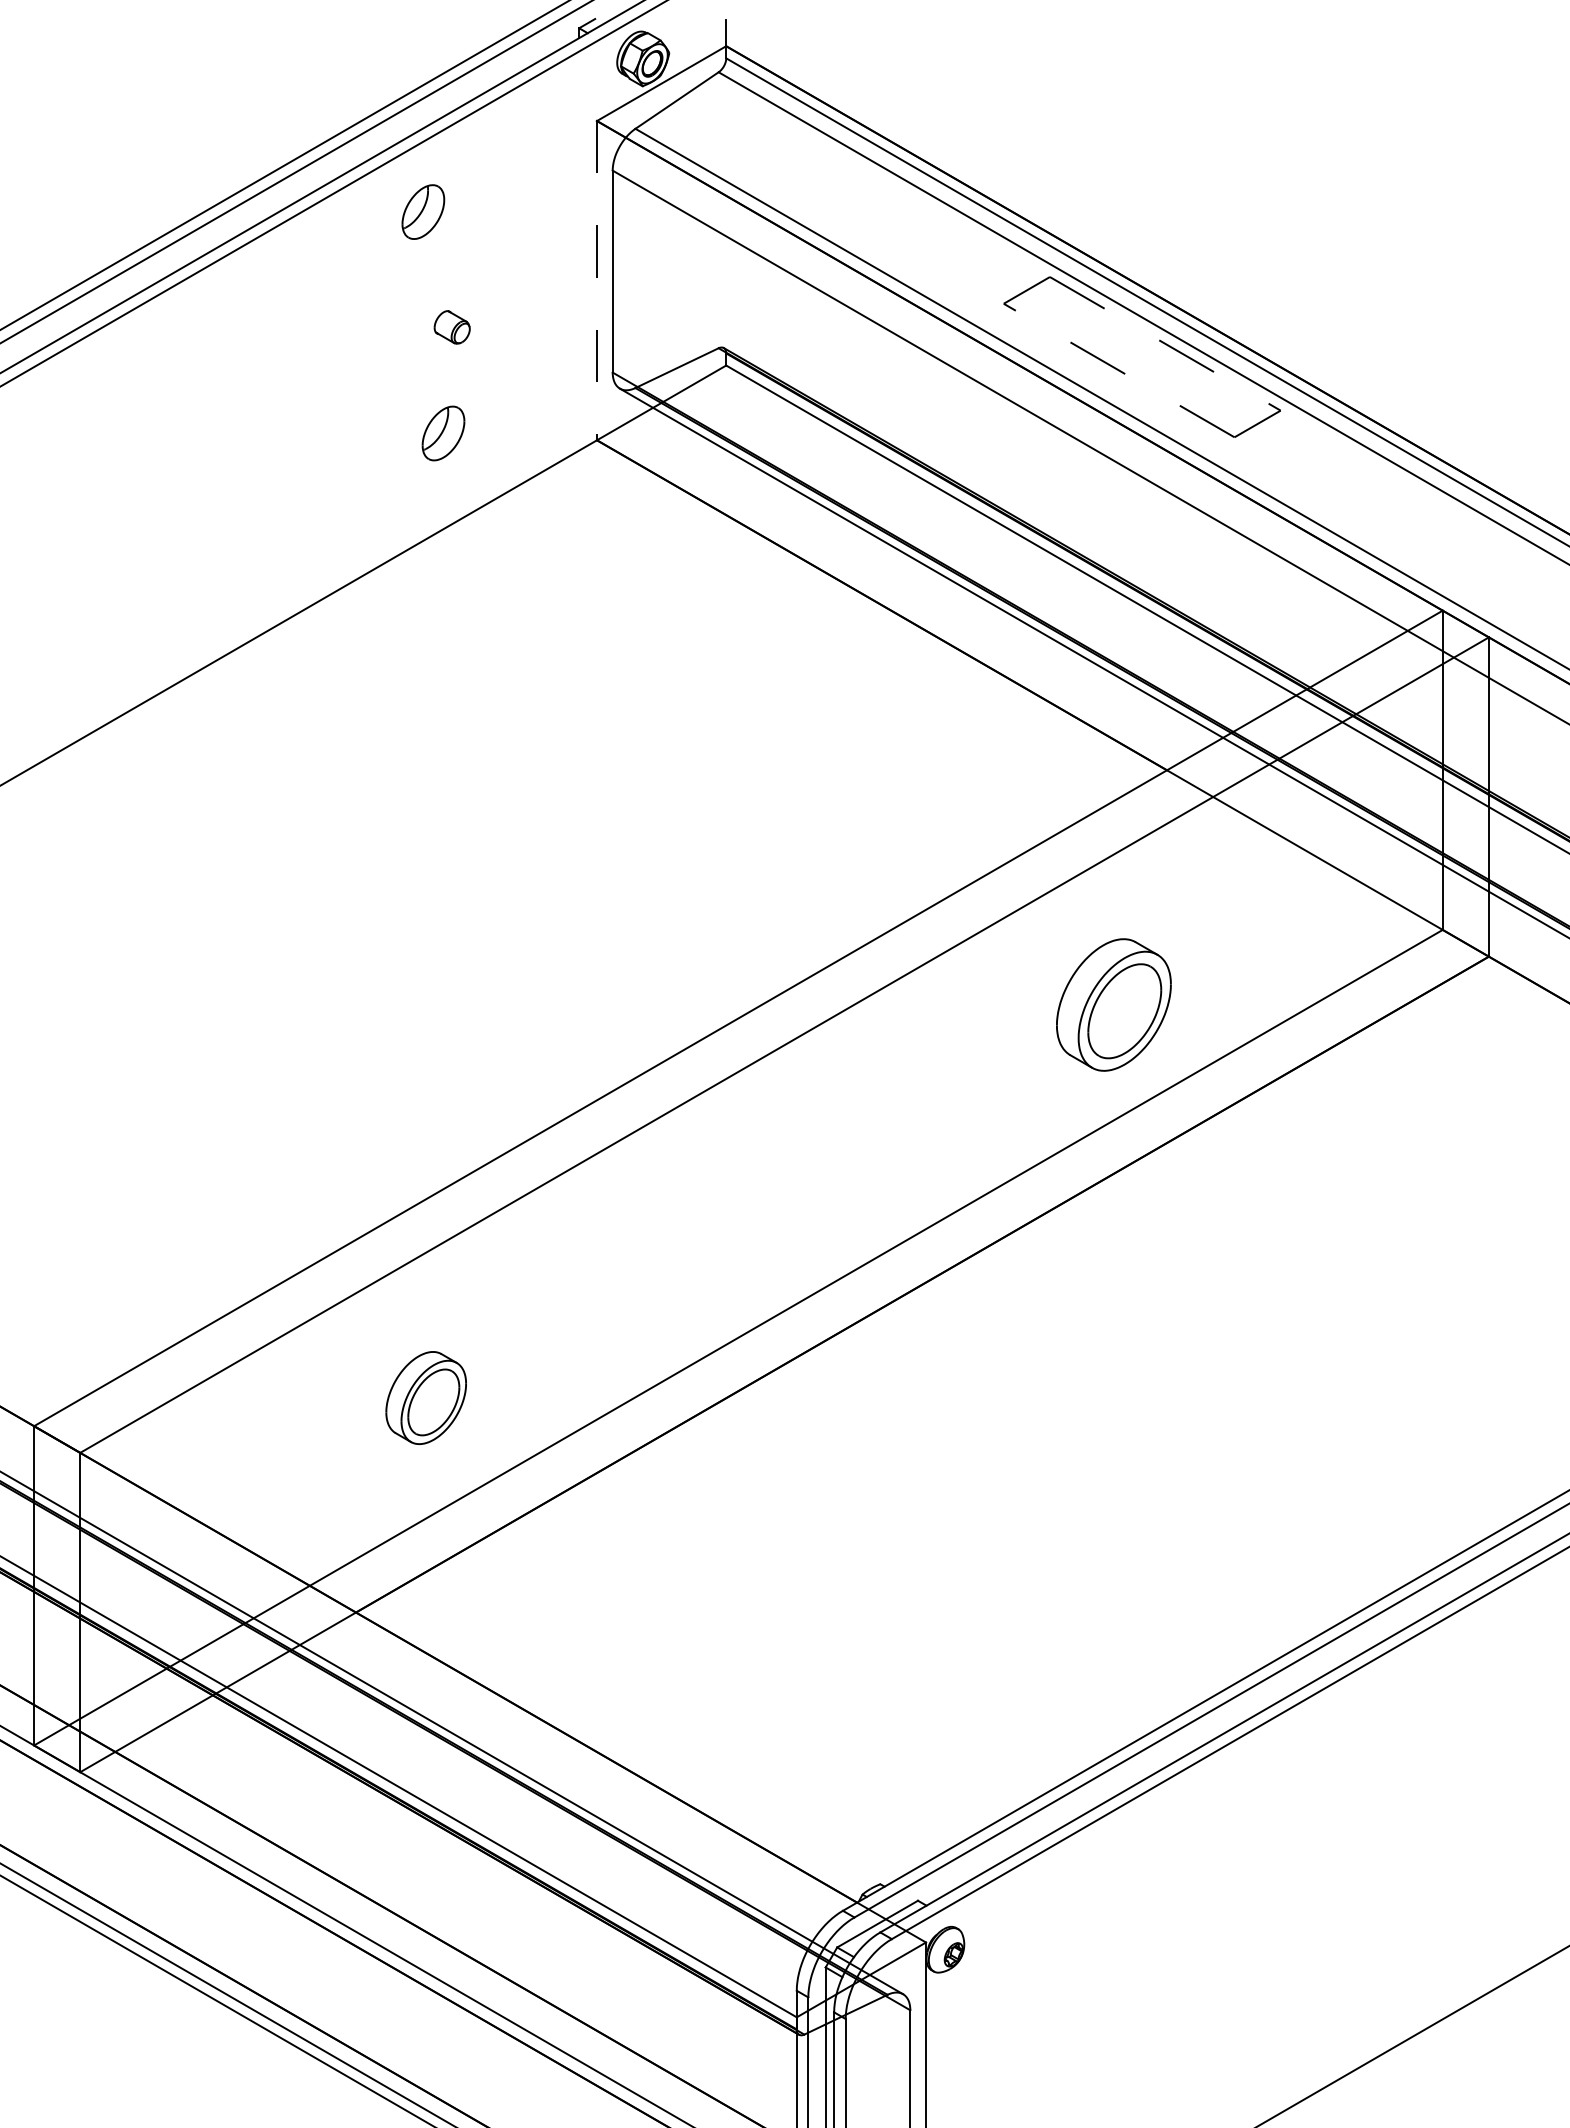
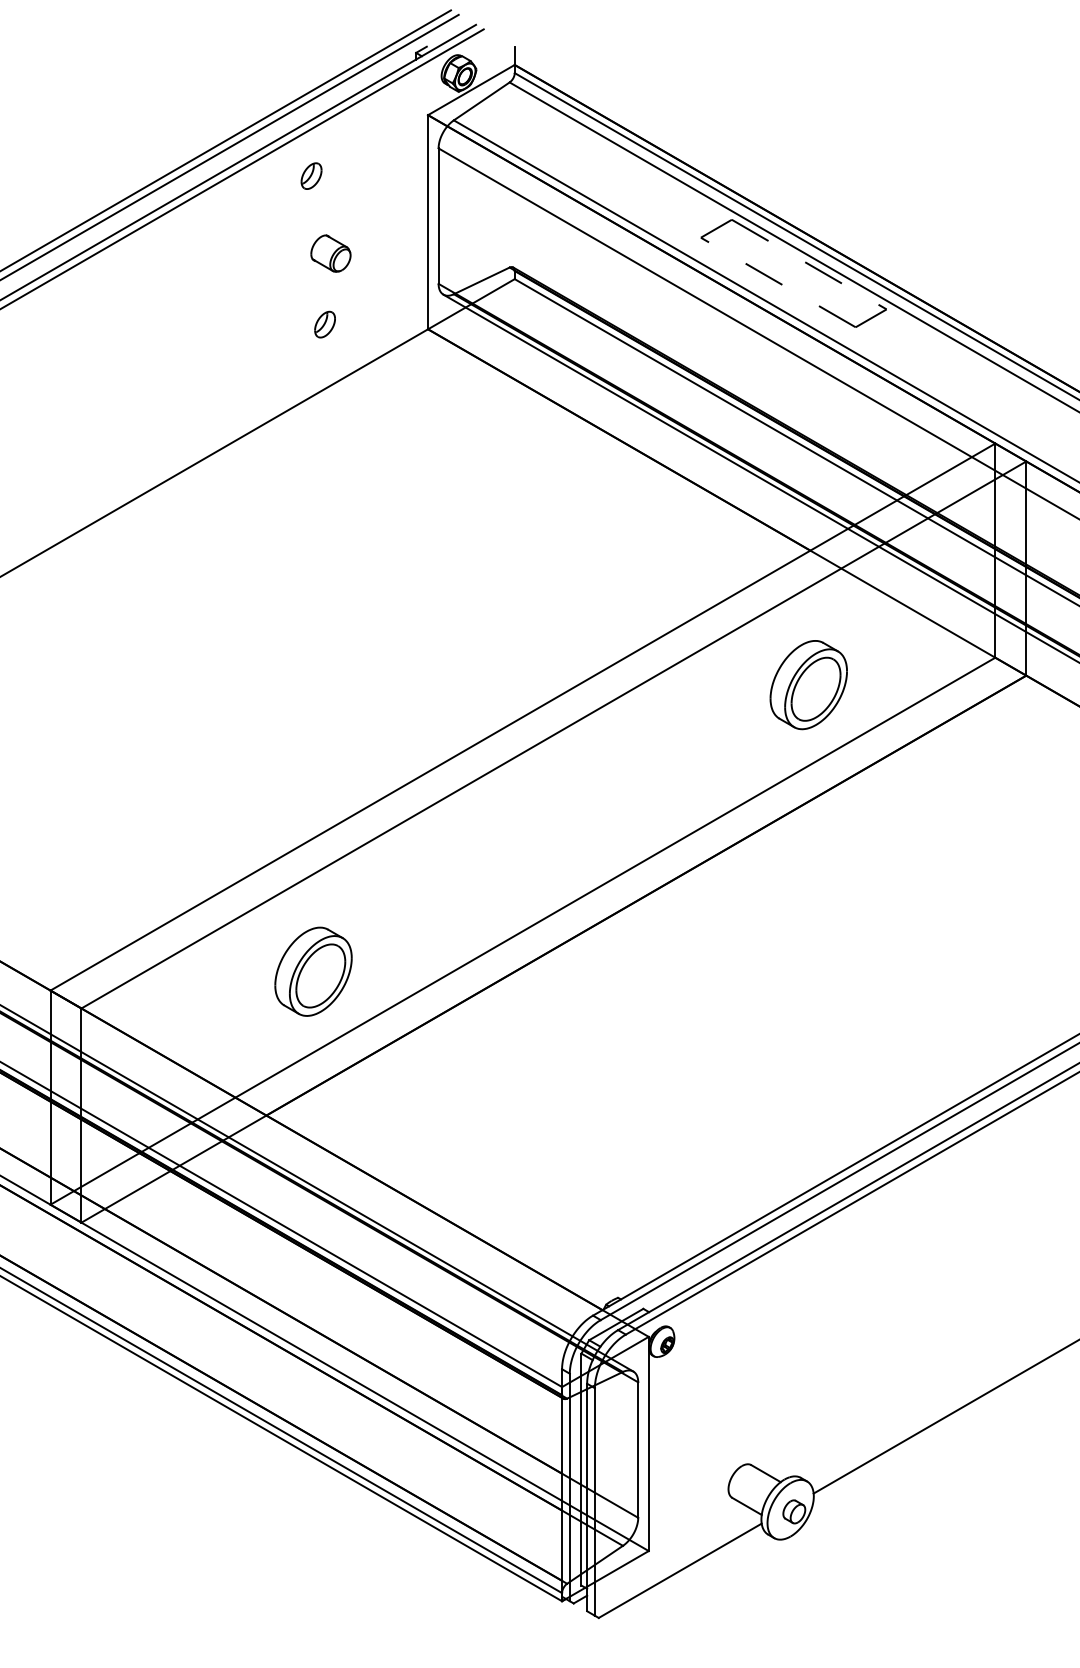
part: (423, 210) -> (311, 175), size x0.71
line: (597, 281) -> (428, 222), dashed -> solid
part: (451, 327) -> (330, 253), size x1.67
part: (442, 433) -> (324, 324), size x0.71
part: (1113, 1005) -> (808, 685), moved
part: (426, 1397) -> (313, 971), size x1.43

